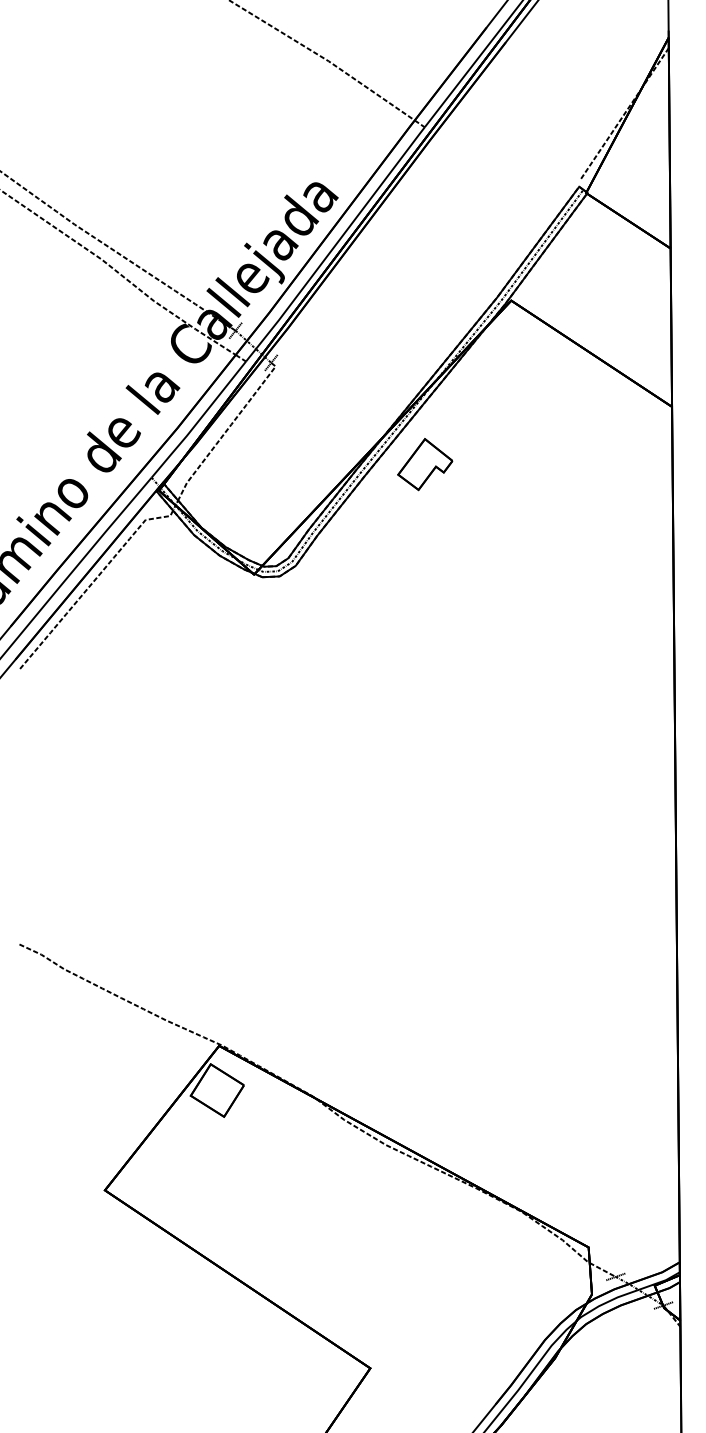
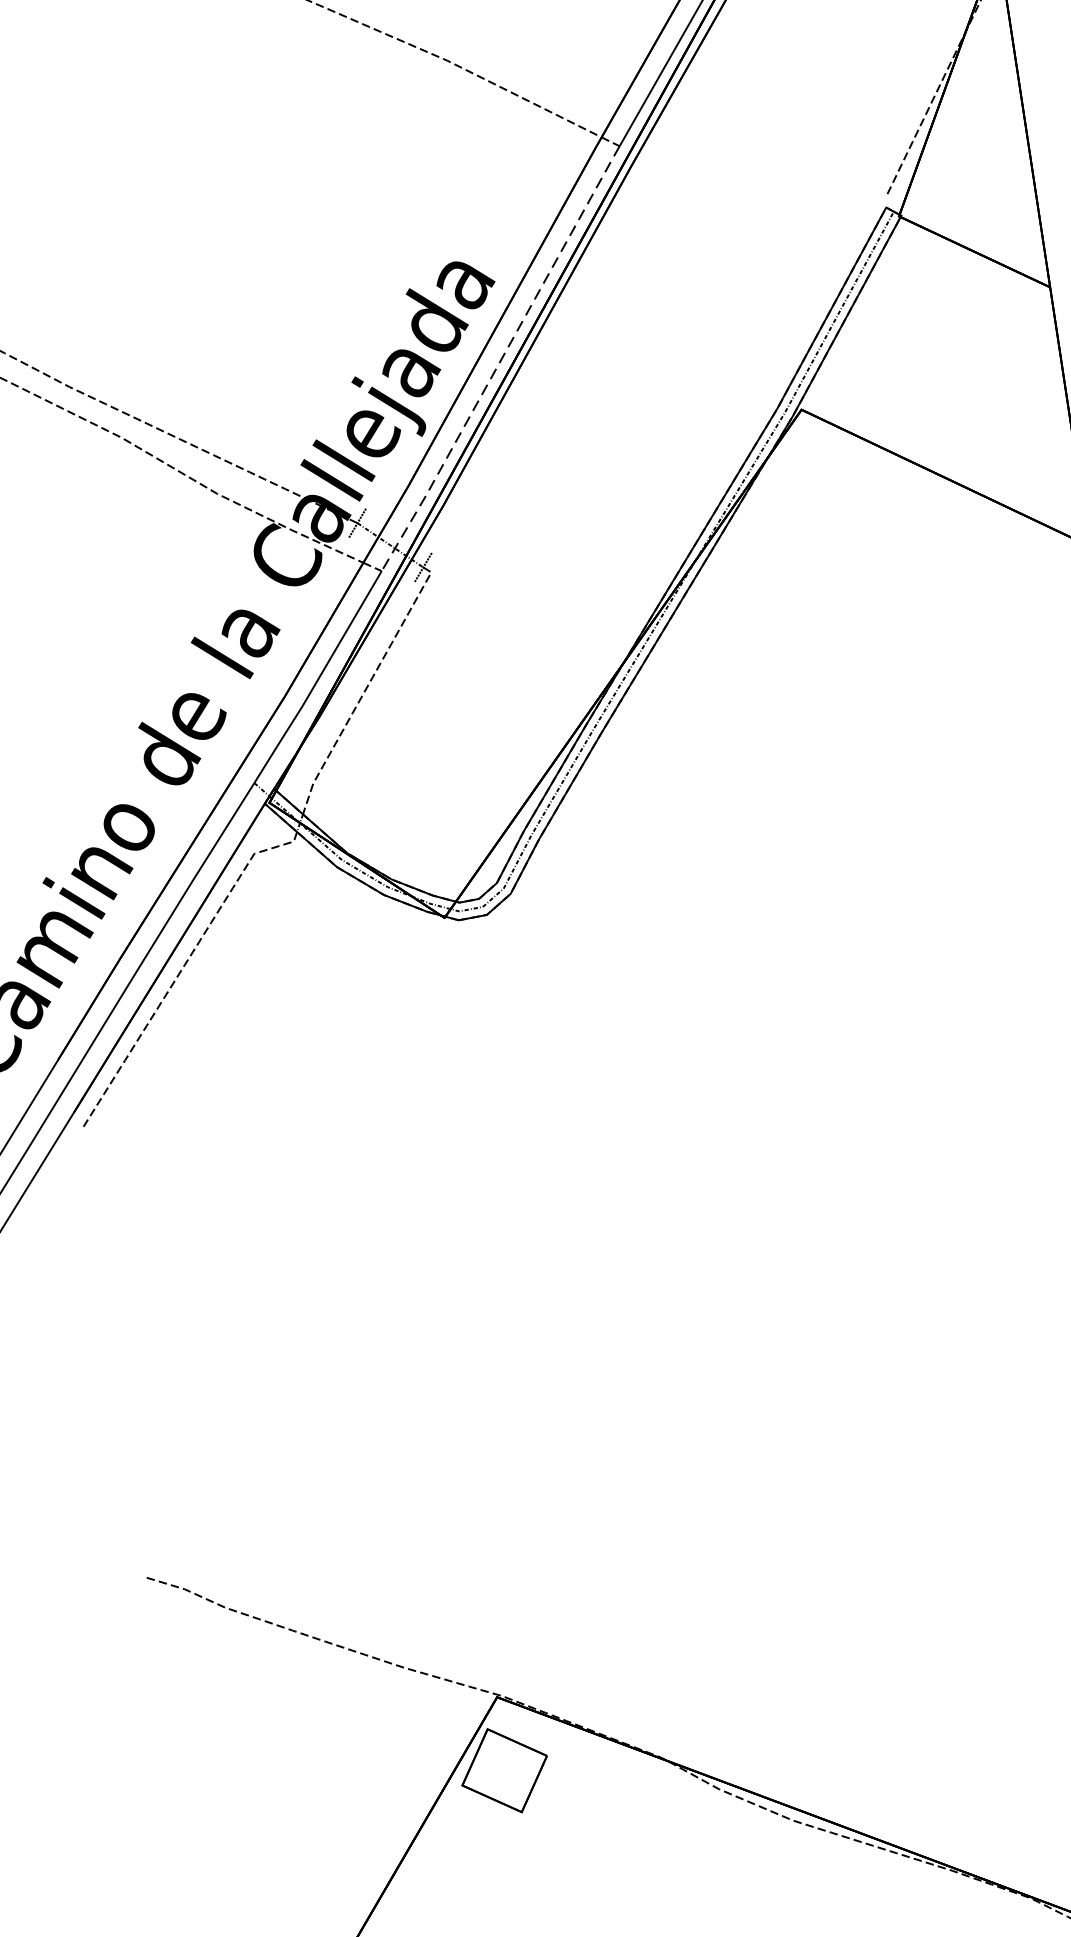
line: (336, 244) -> (502, 358), solid -> dashed
part: (425, 464) -> (699, 697), removed

